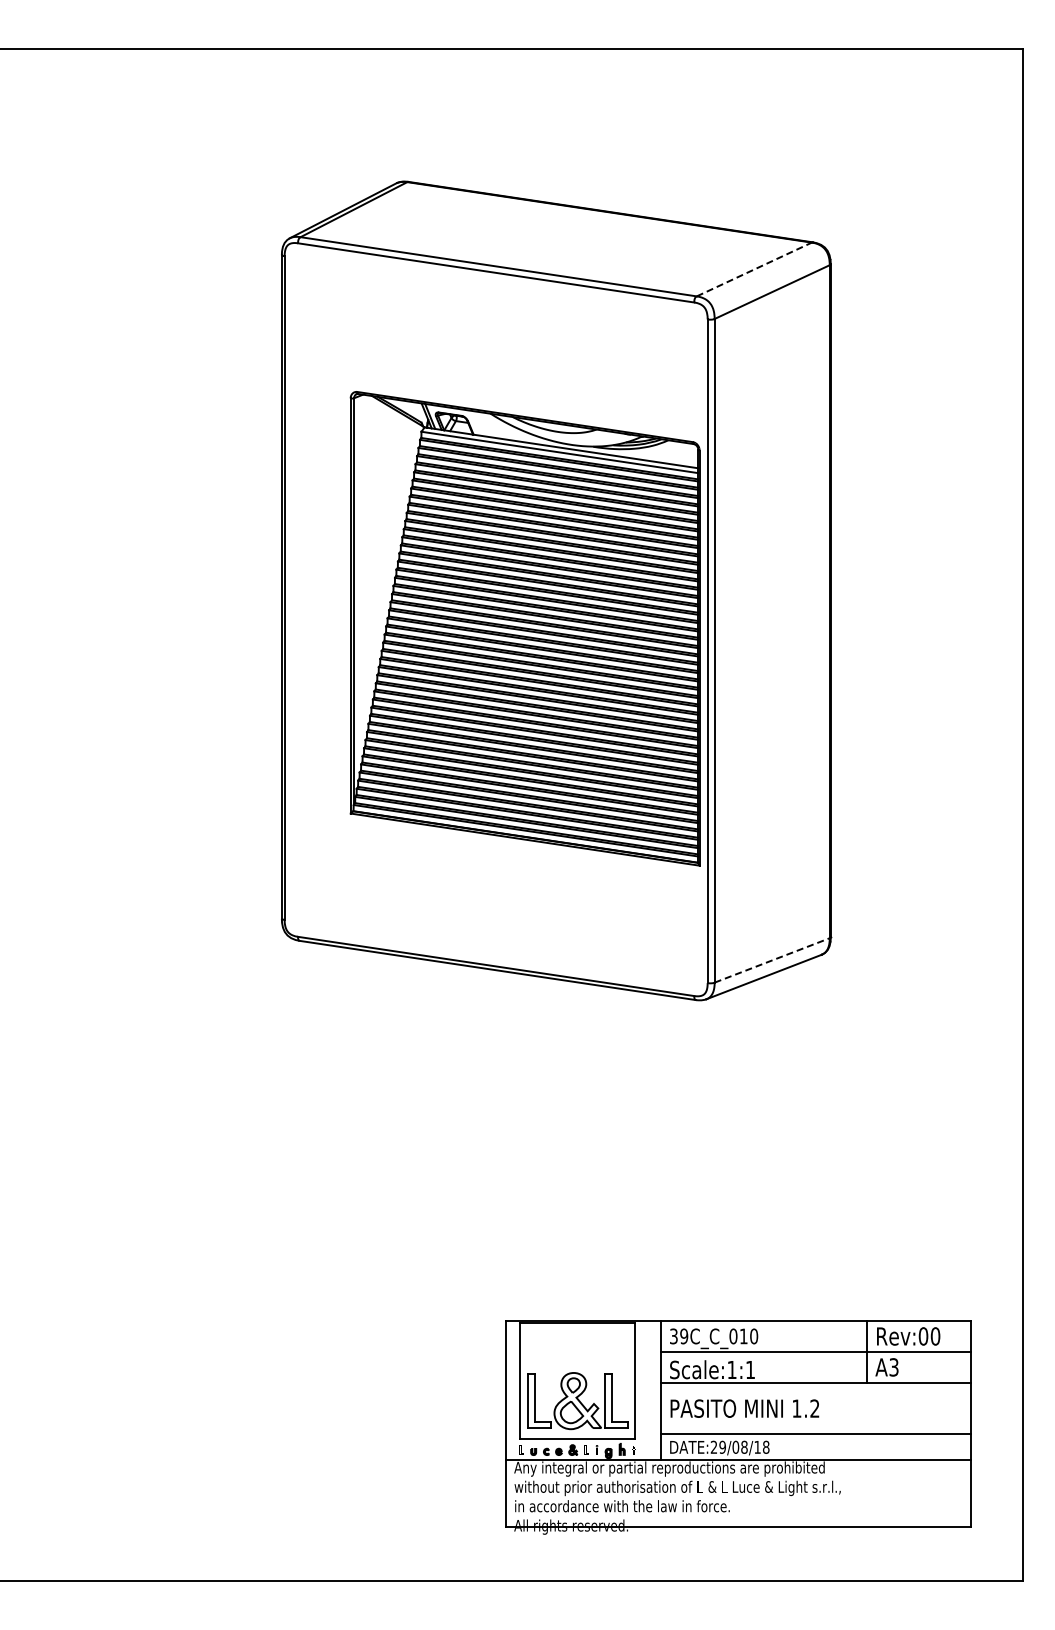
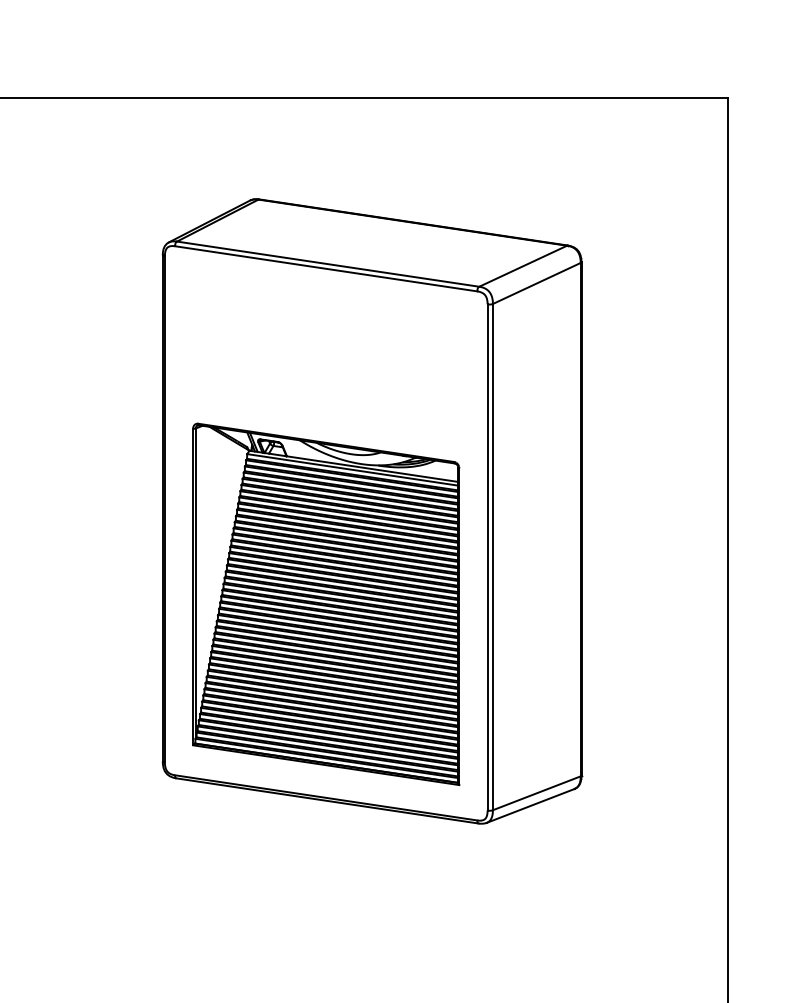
line: (754, 269) -> (523, 266), dashed -> solid
part: (524, 628) -> (325, 604), moved
line: (772, 960) -> (537, 793), dashed -> solid

